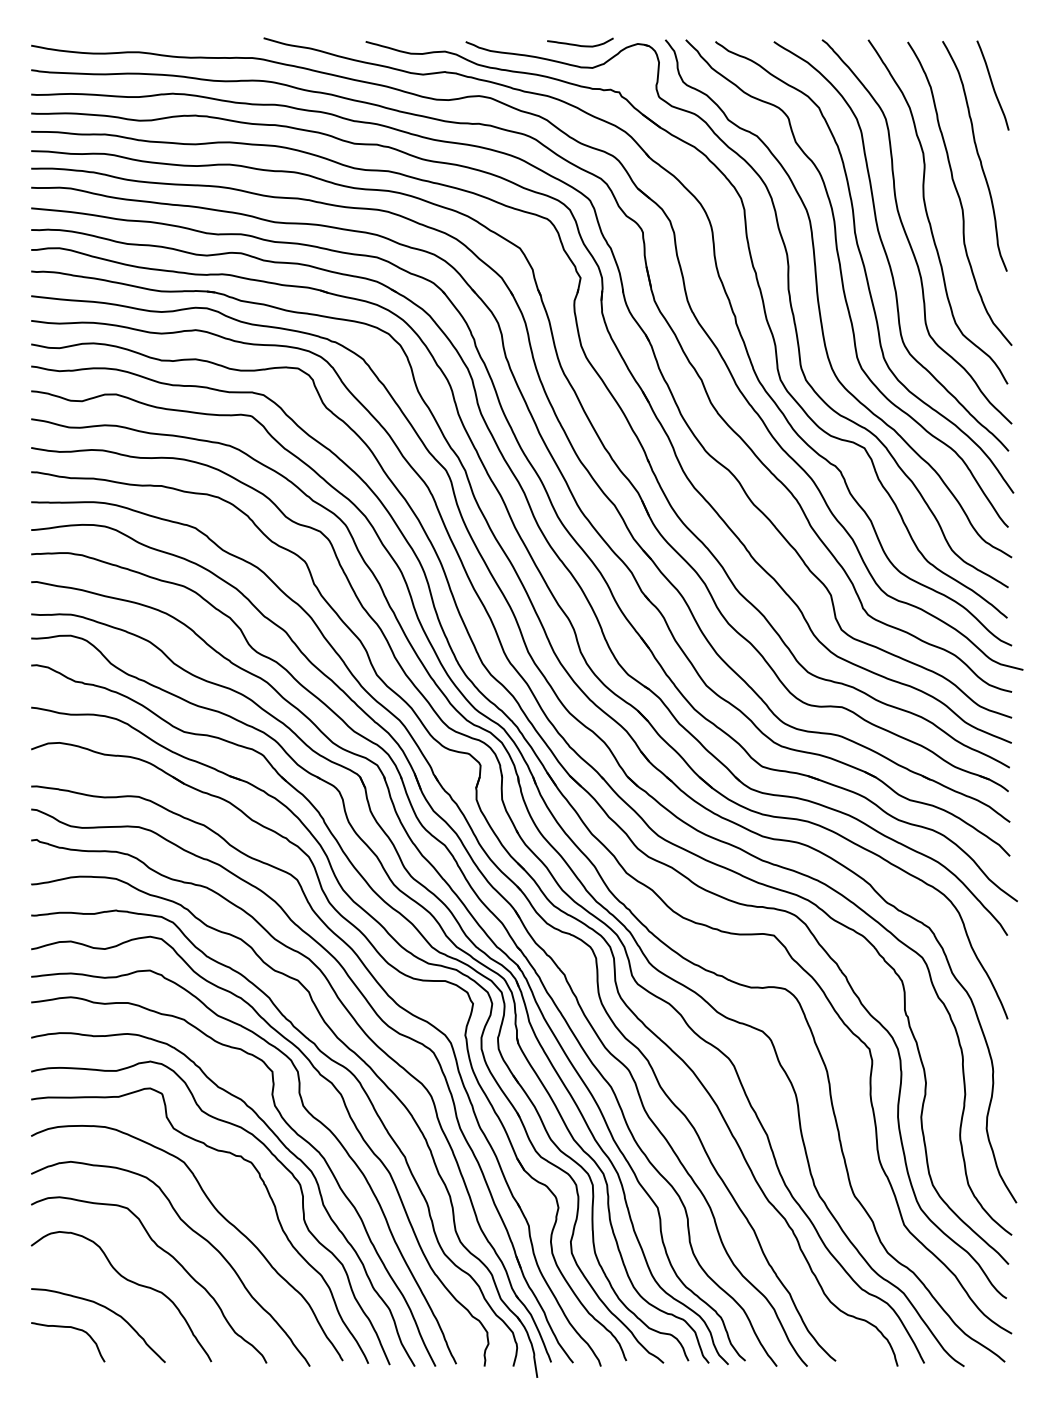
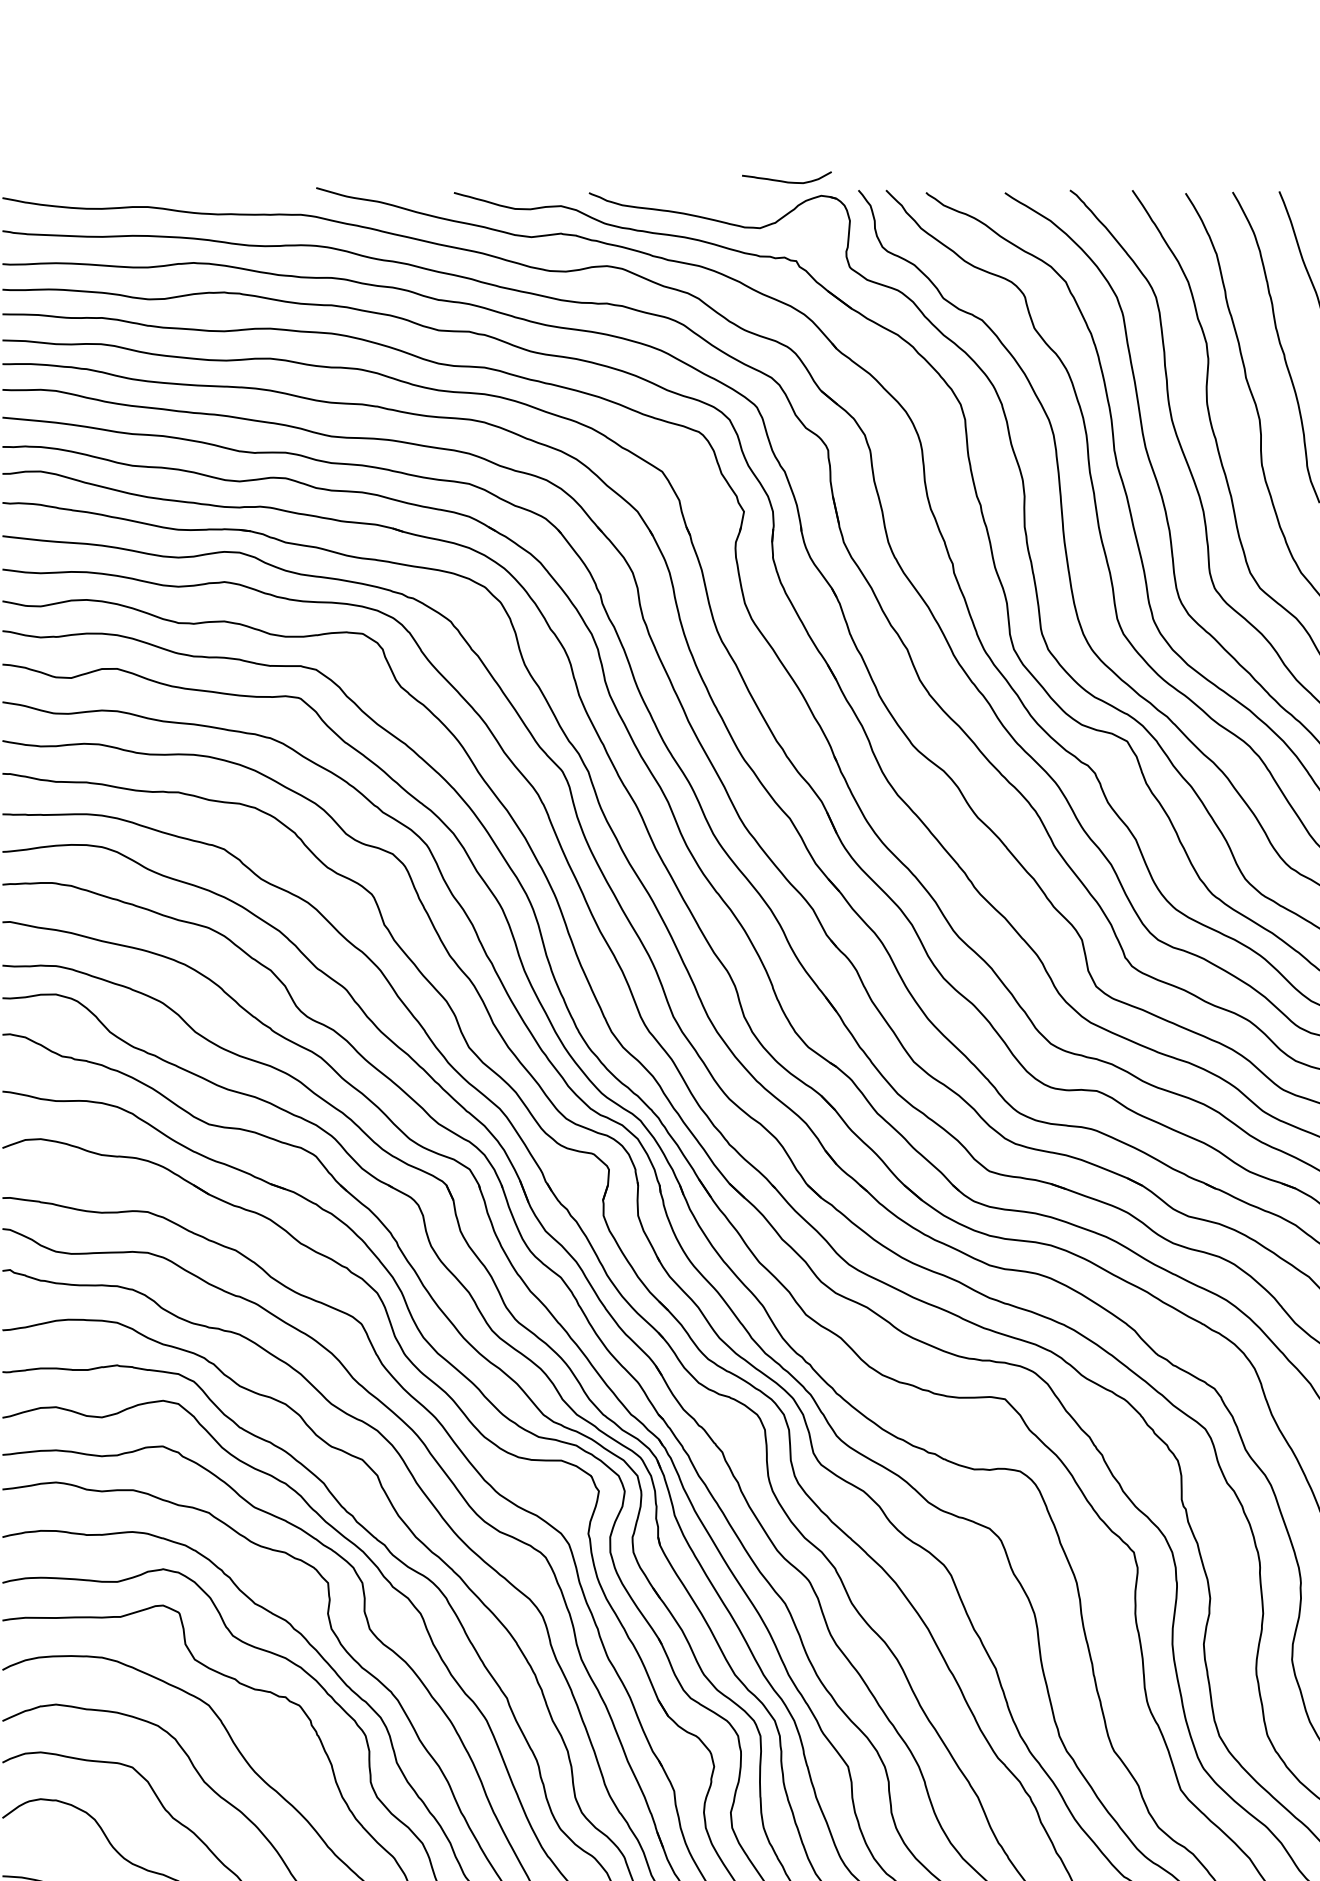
curve: (579, 44) -> (785, 180), moved

